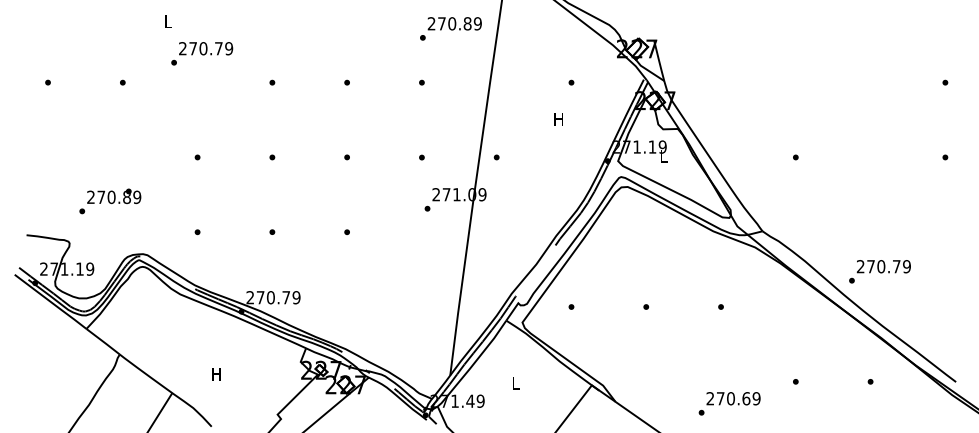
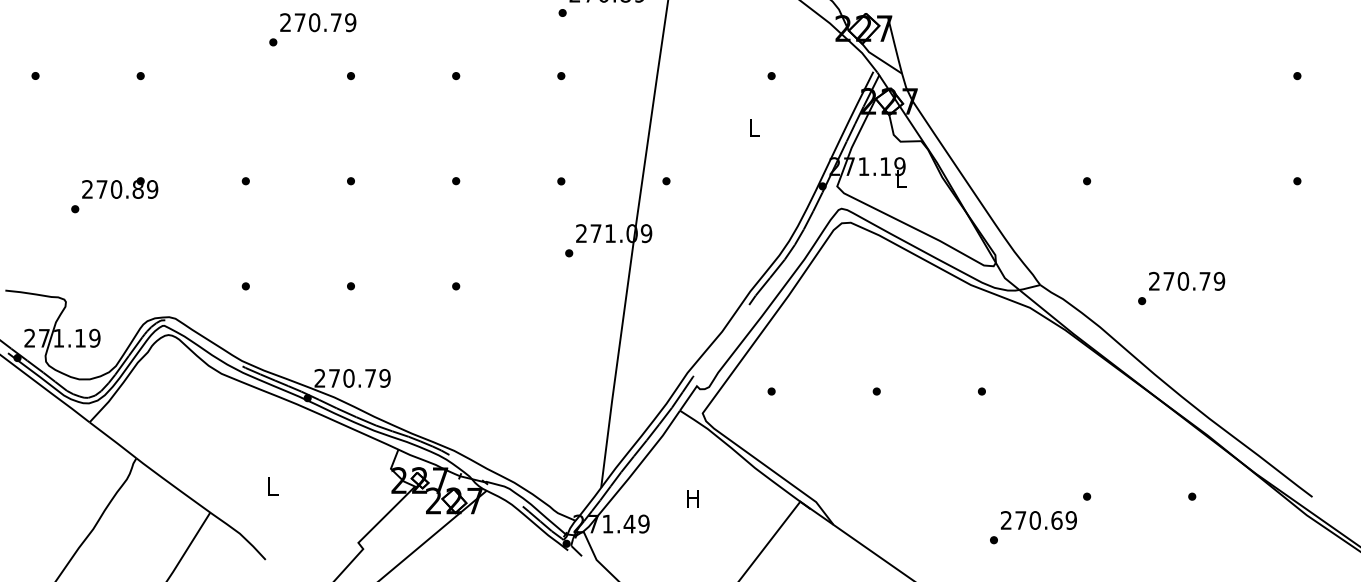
text: (202, 53) -> (313, 29), moved
text: (558, 119) -> (753, 127), H -> L
text: (110, 201) -> (114, 195), moved
text: (879, 271) -> (1180, 288), moved
text: (216, 374) -> (272, 486), H -> L
text: (515, 383) -> (692, 499), L -> H
text: (729, 403) -> (1033, 527), moved

